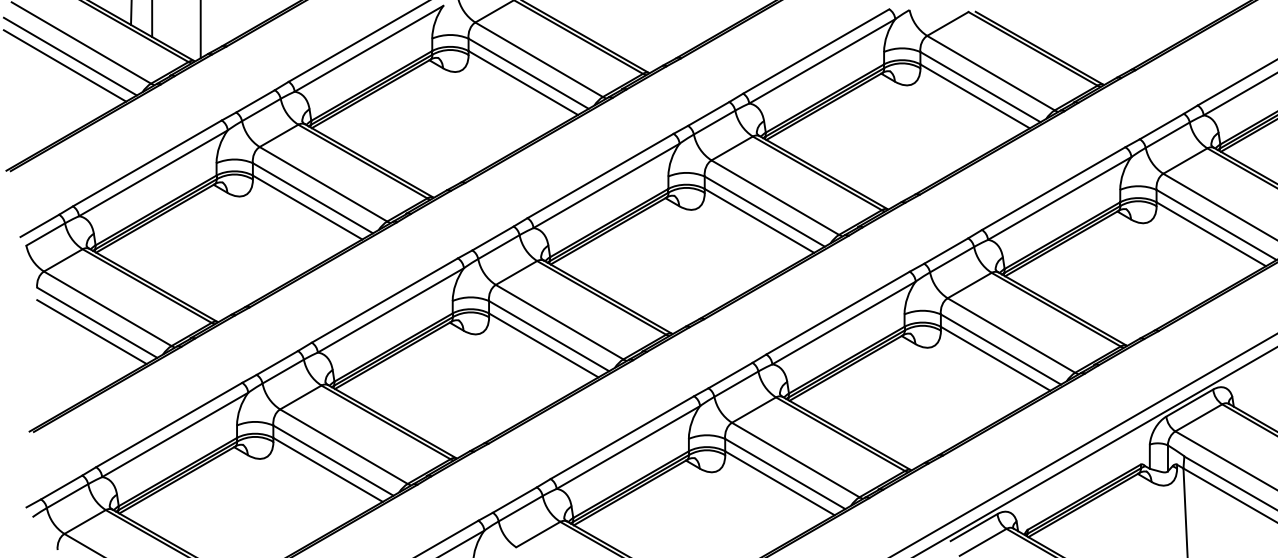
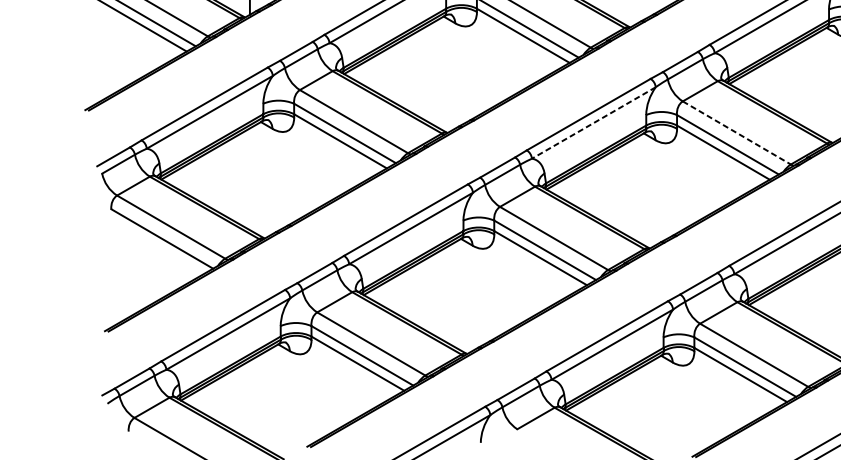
line: (606, 186) -> (593, 123), solid -> dashed
line: (775, 197) -> (737, 132), solid -> dashed
line: (91, 332) -> (157, 247), removed

